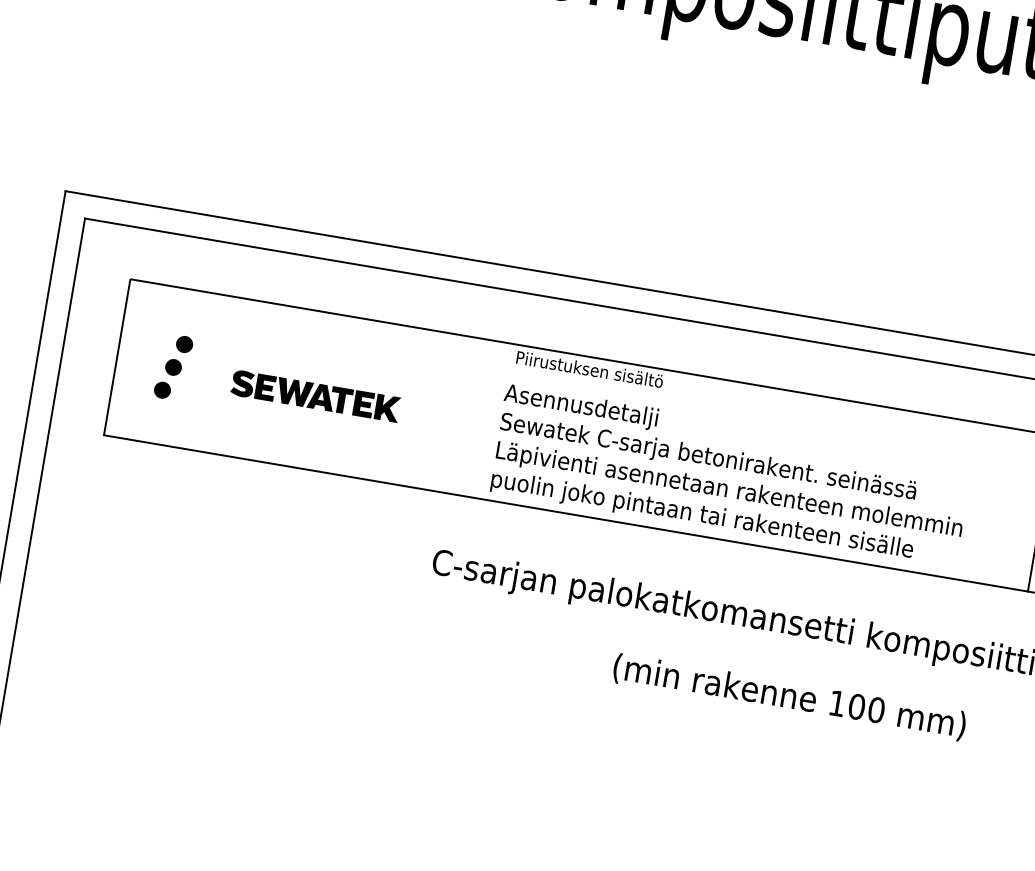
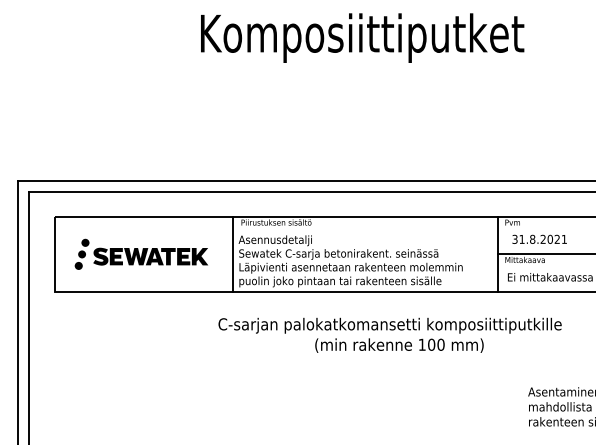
part: (315, 395) -> (150, 256), size x1.43
line: (487, 418) -> (232, 253), added
text: (789, 696) -> (399, 345), moved

